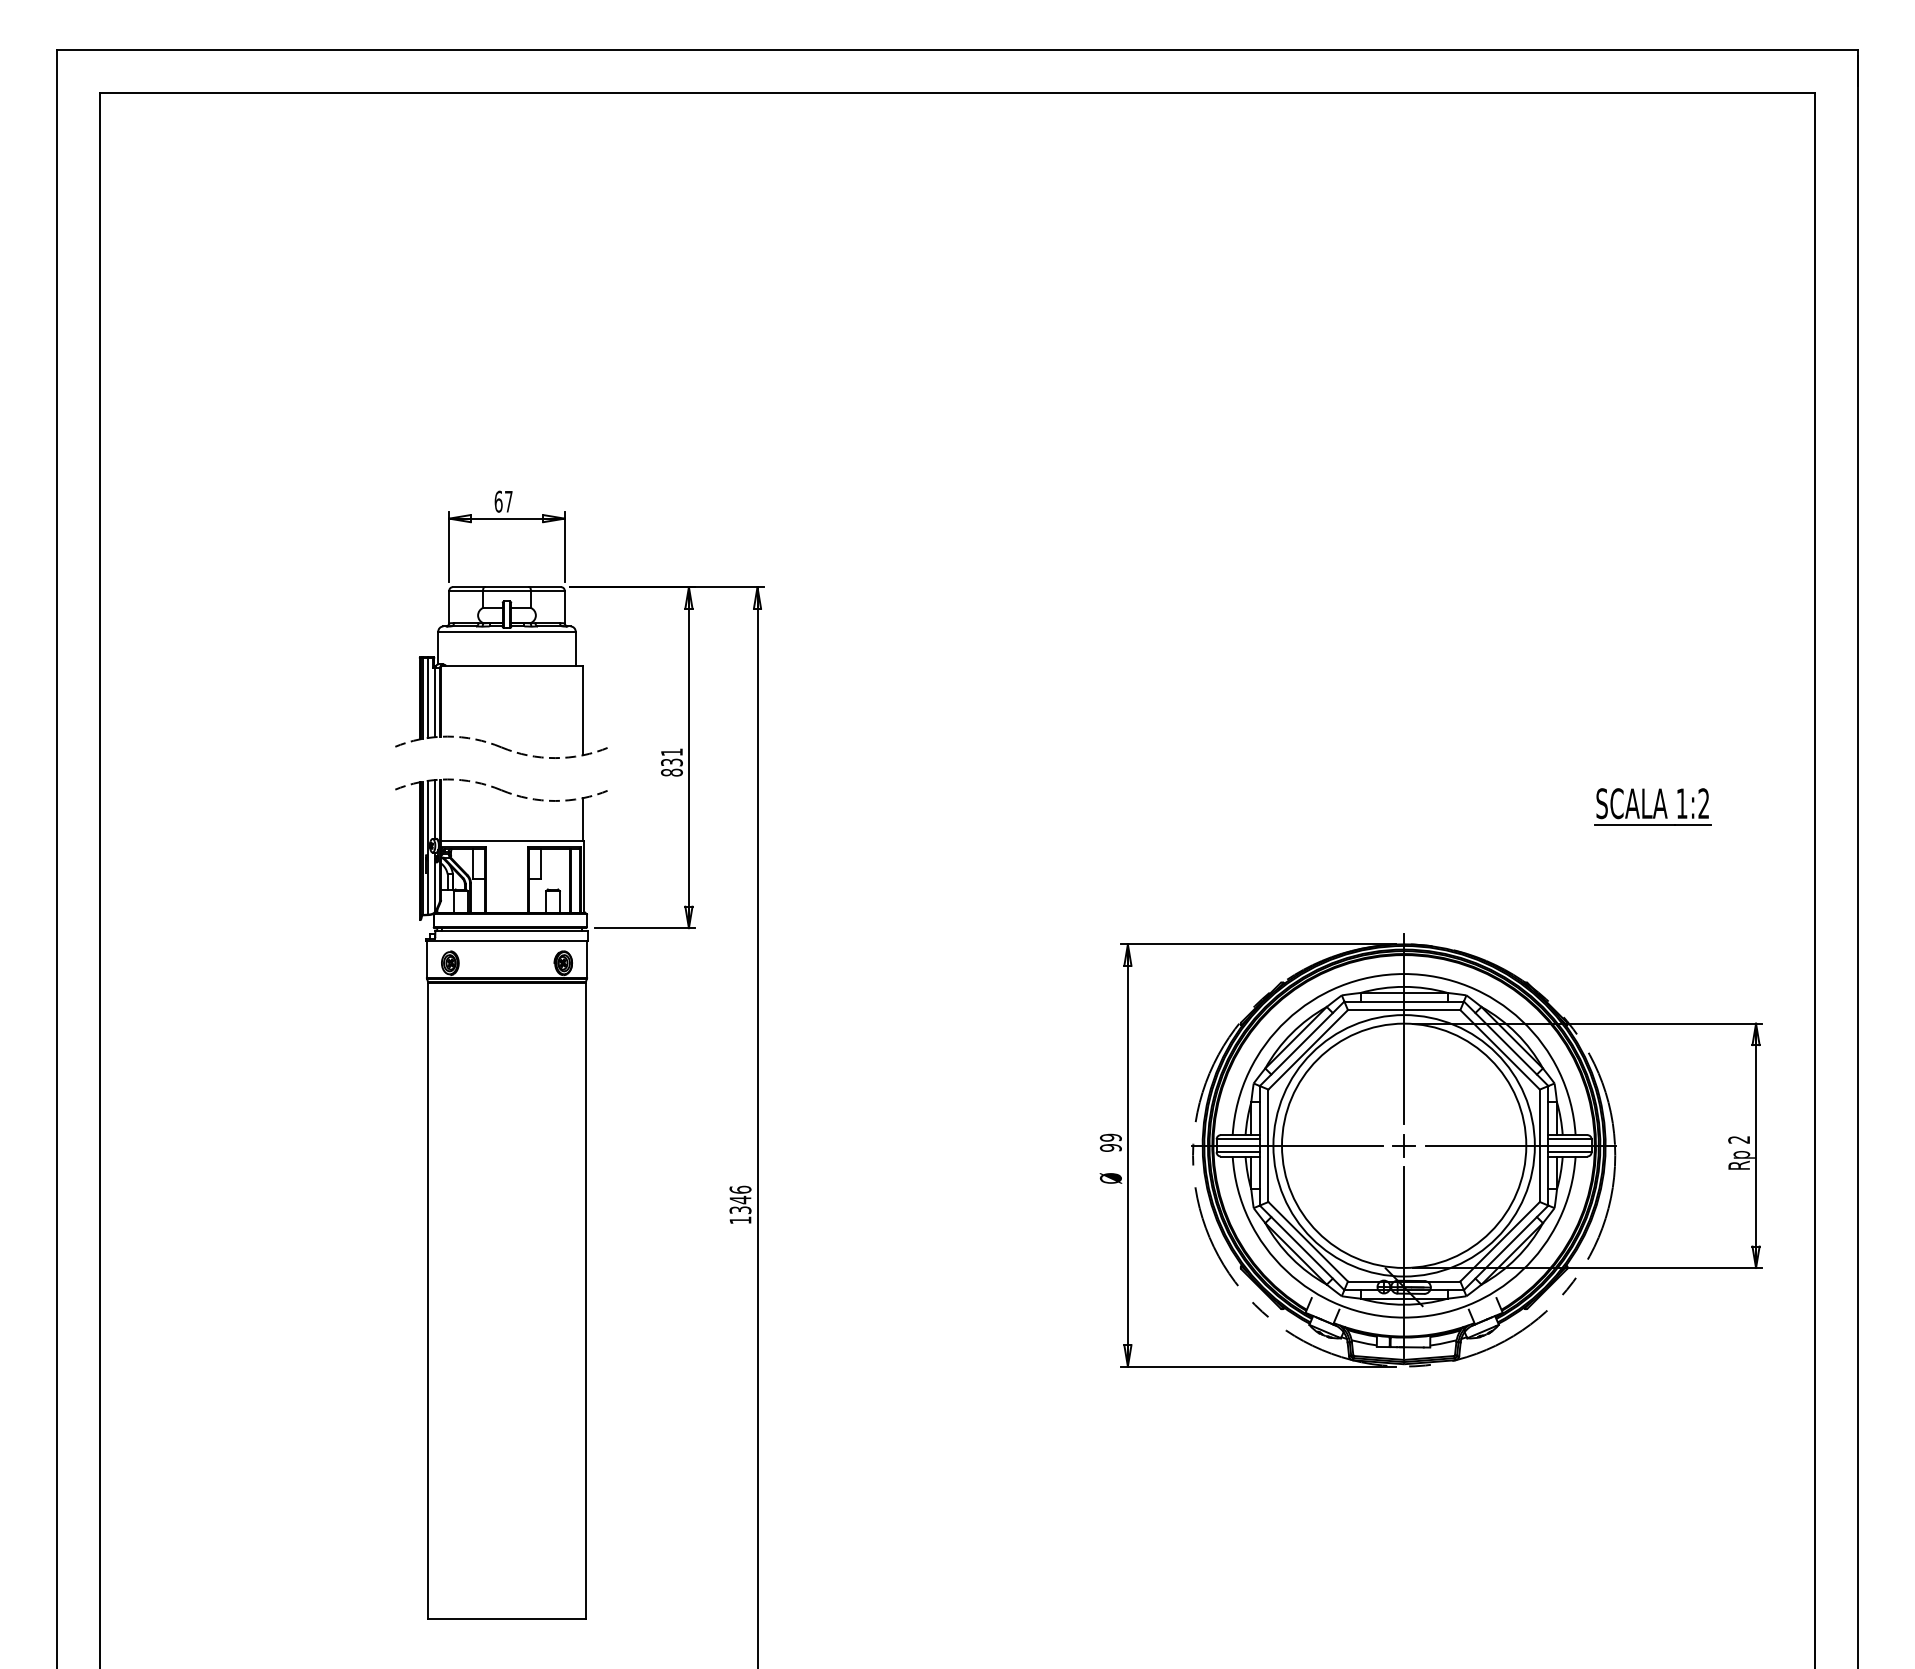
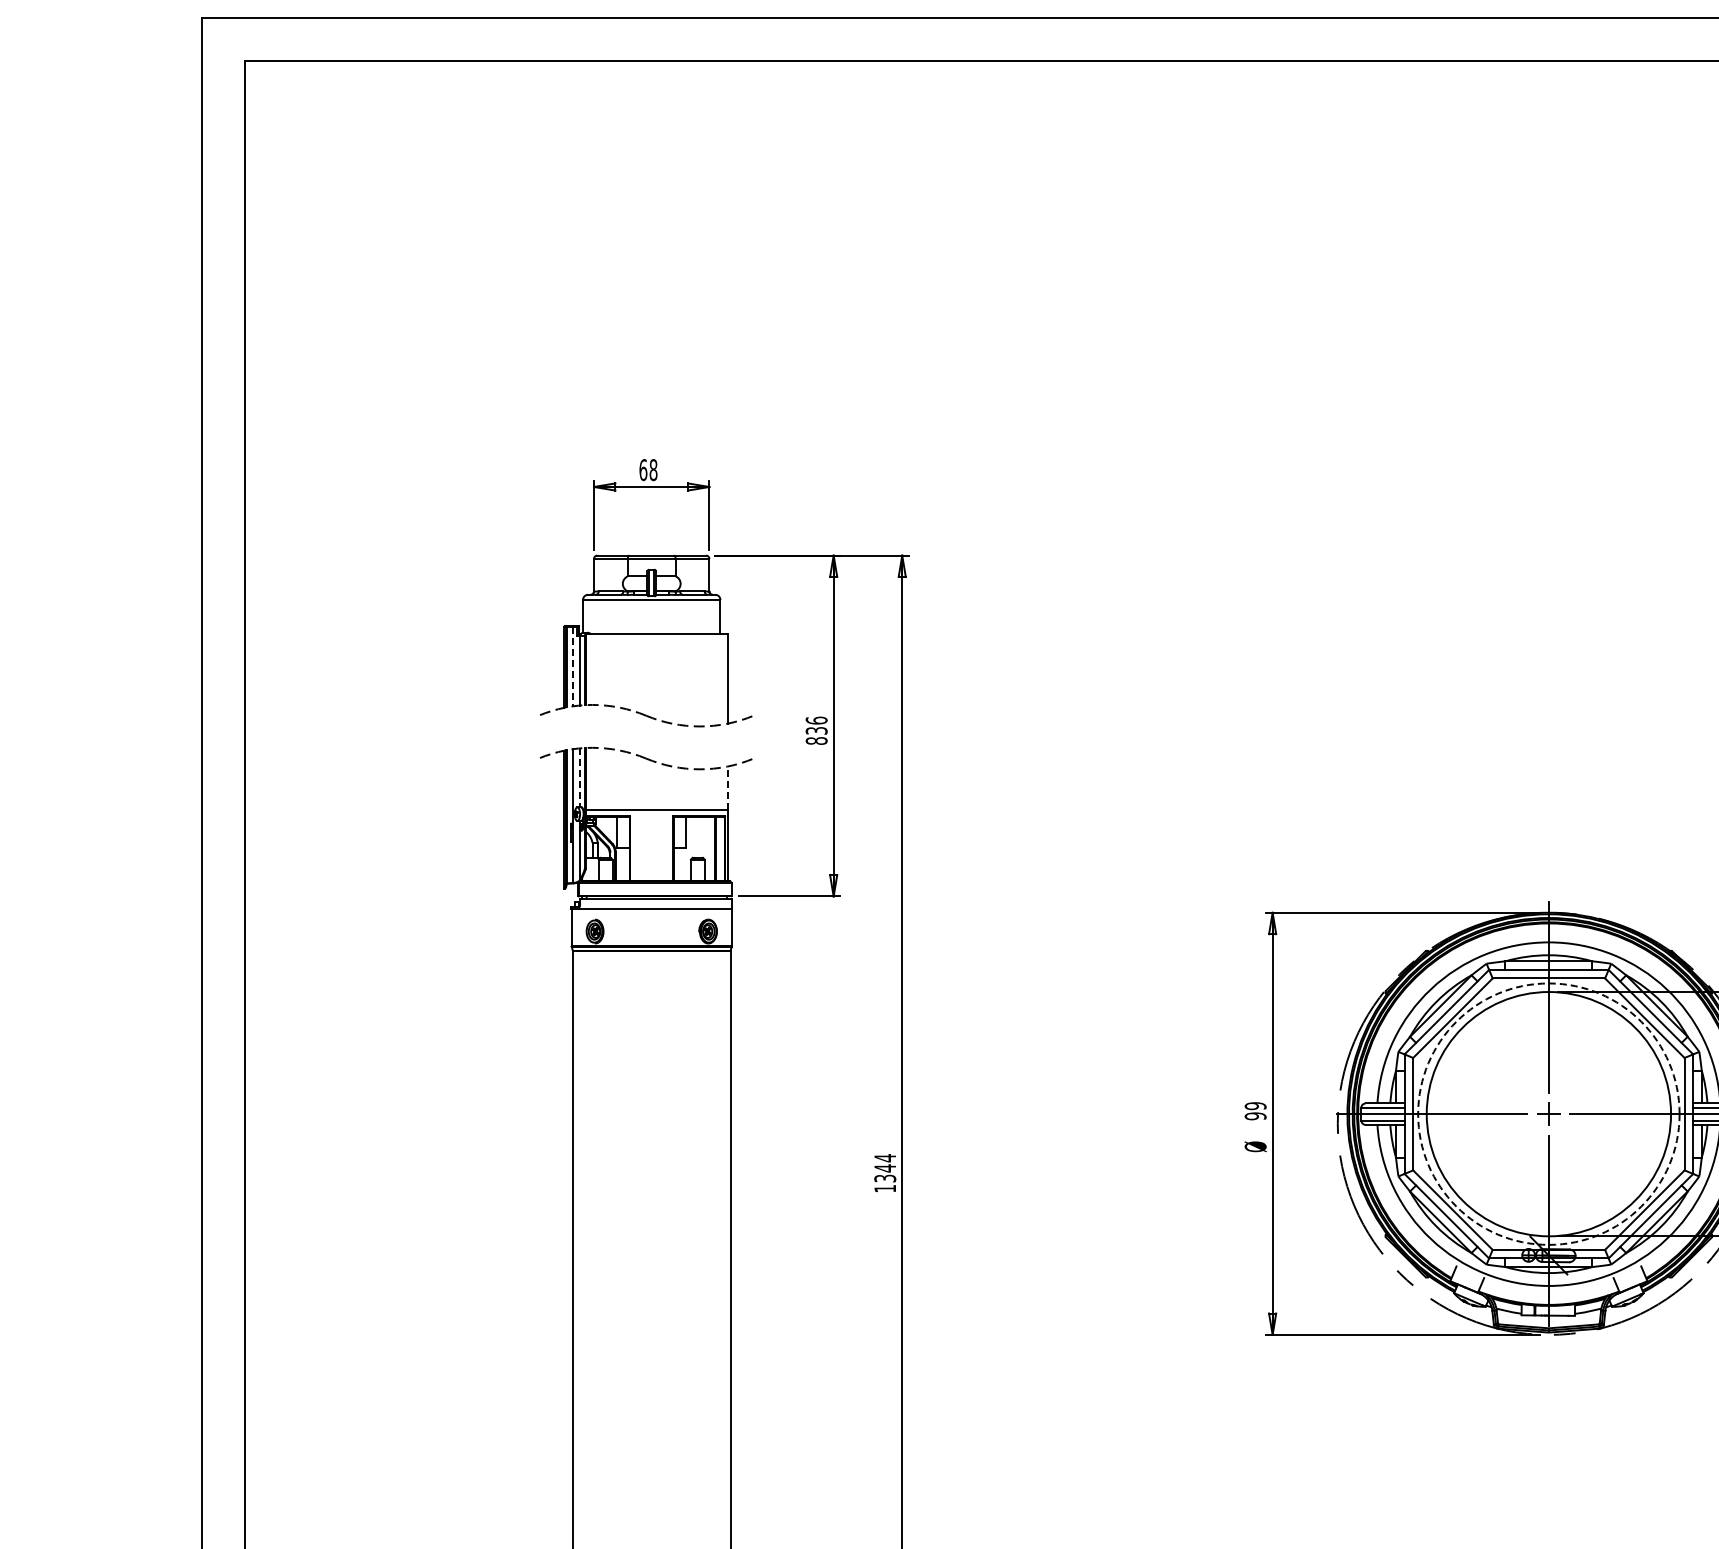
text: (508, 501) -> (653, 469), 67 -> 68
line: (428, 698) -> (573, 666), solid -> dashed
text: (671, 752) -> (816, 720), 831 -> 836
line: (435, 809) -> (580, 777), solid -> dashed
line: (583, 819) -> (728, 787), solid -> dashed
circle: (1403, 1145) -> (1548, 1113), solid -> dashed
text: (740, 1189) -> (885, 1157), 1346 -> 1344

